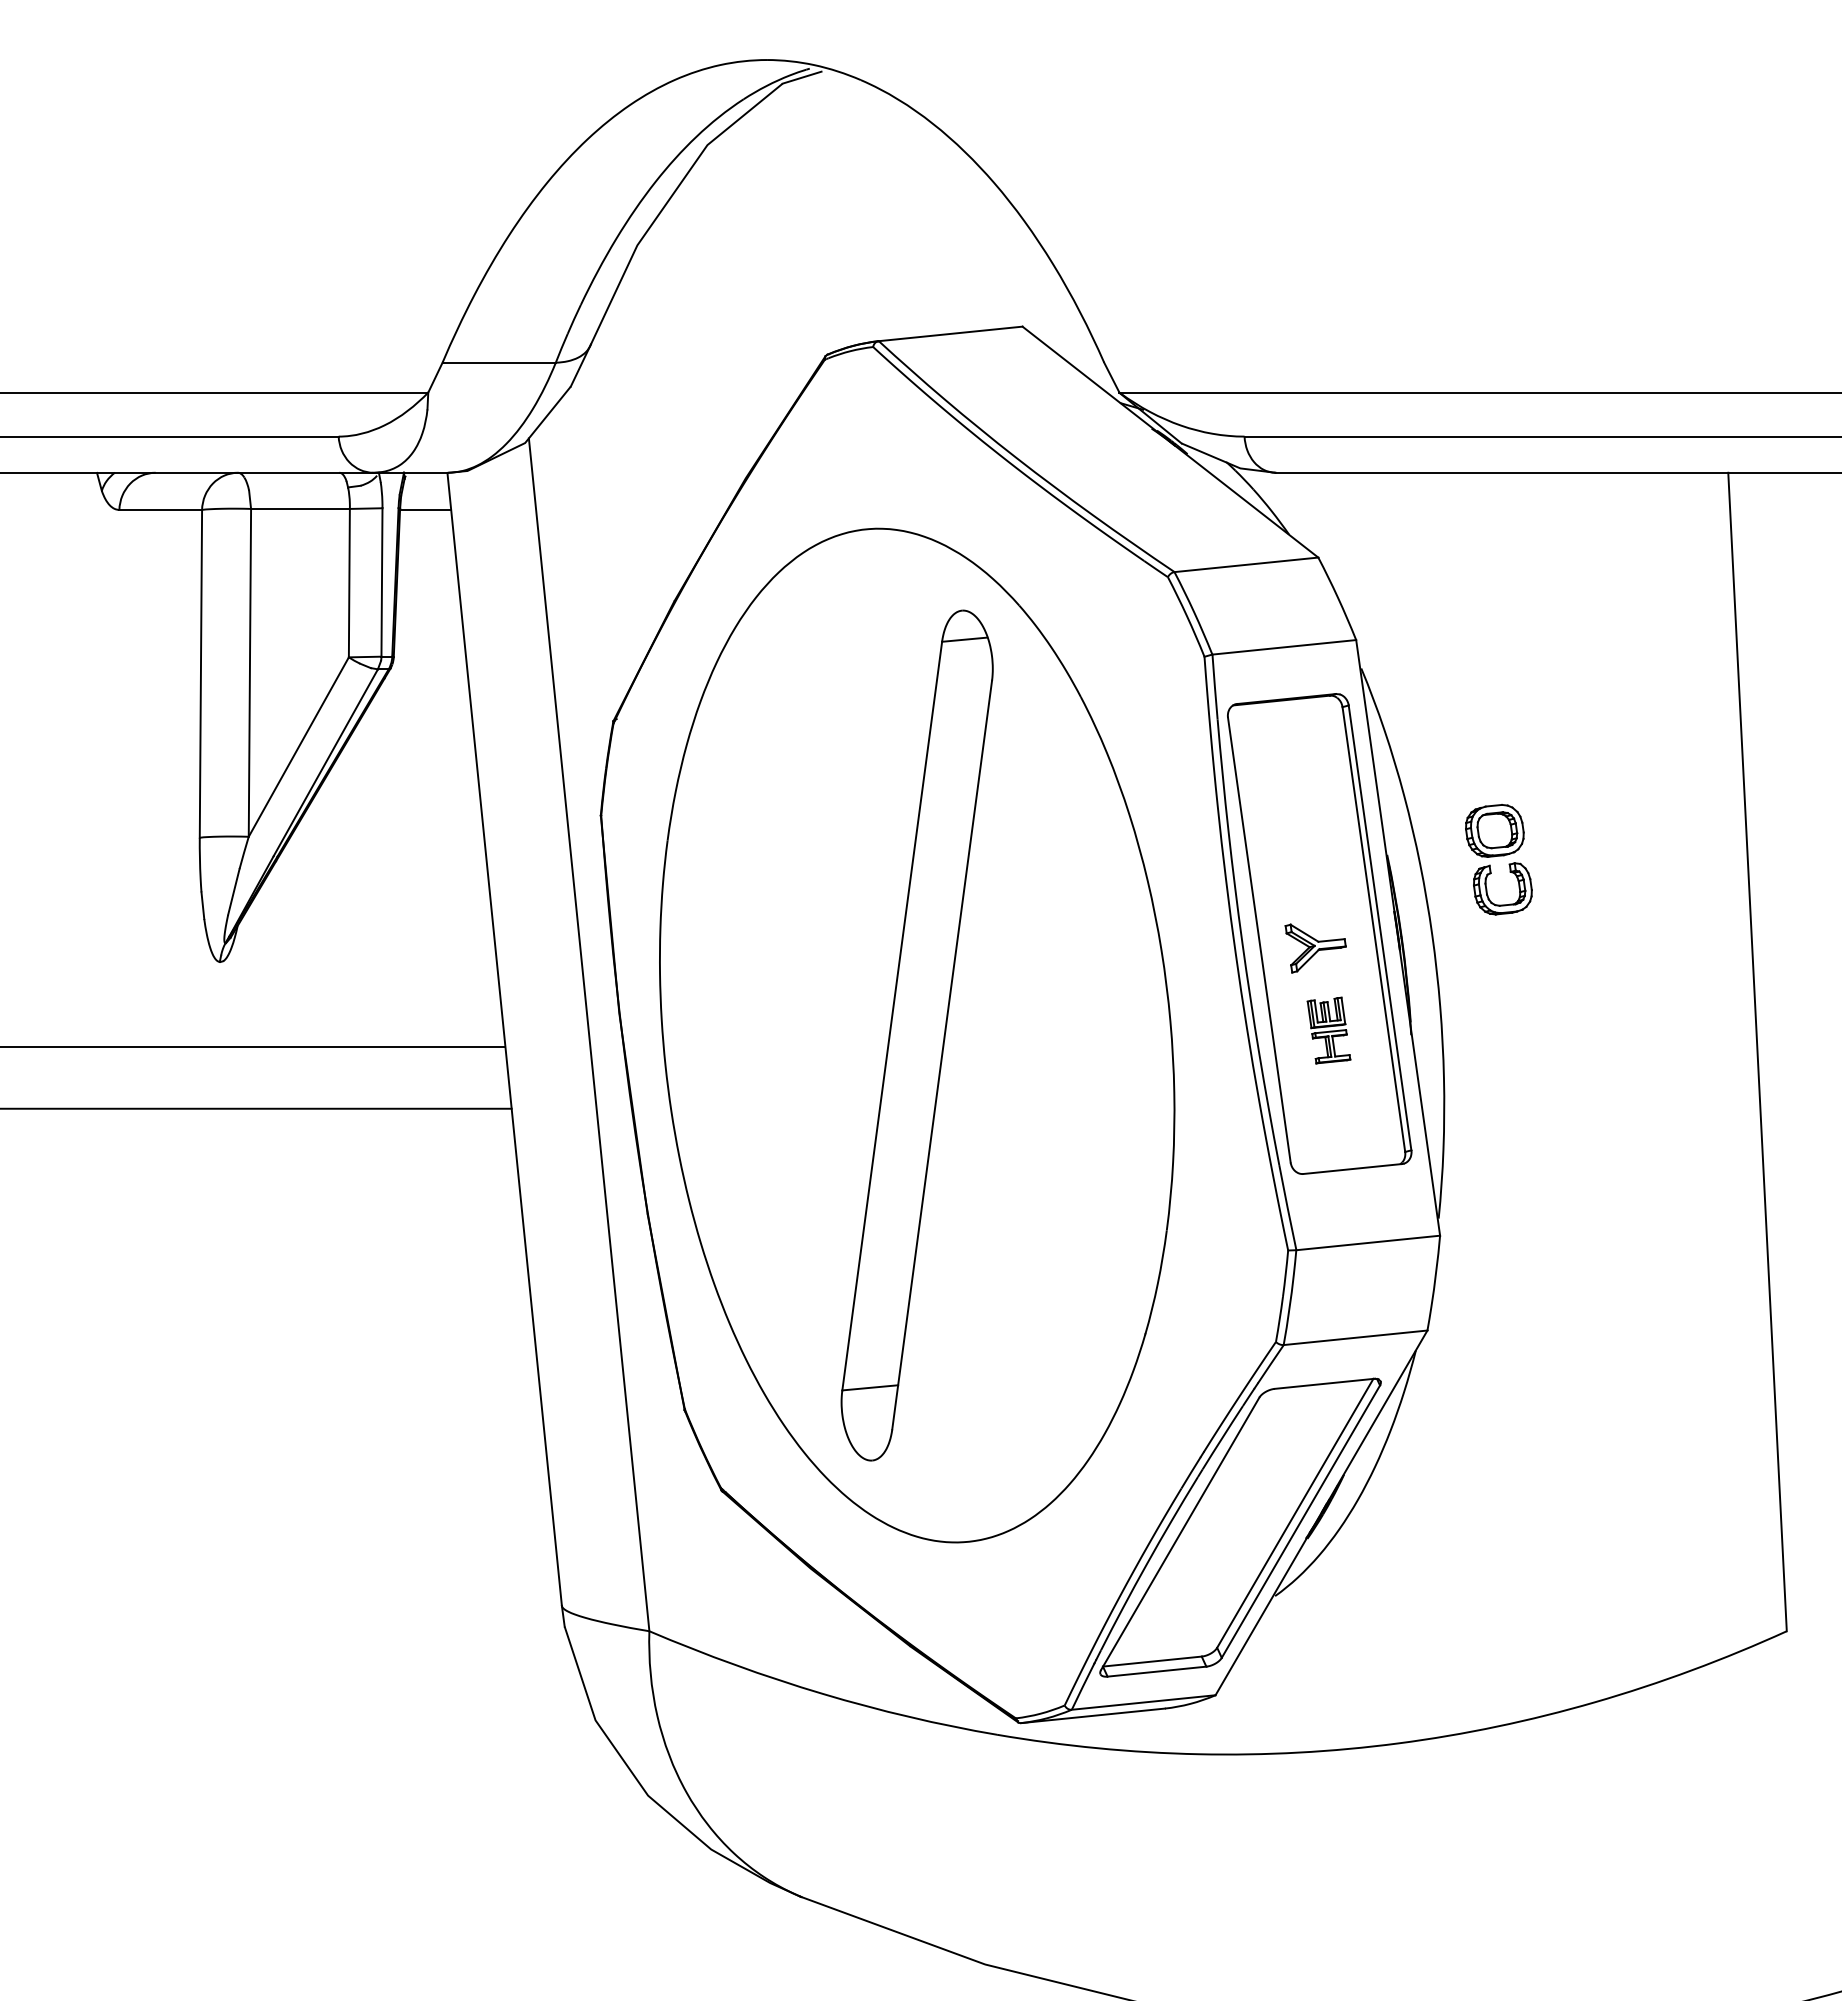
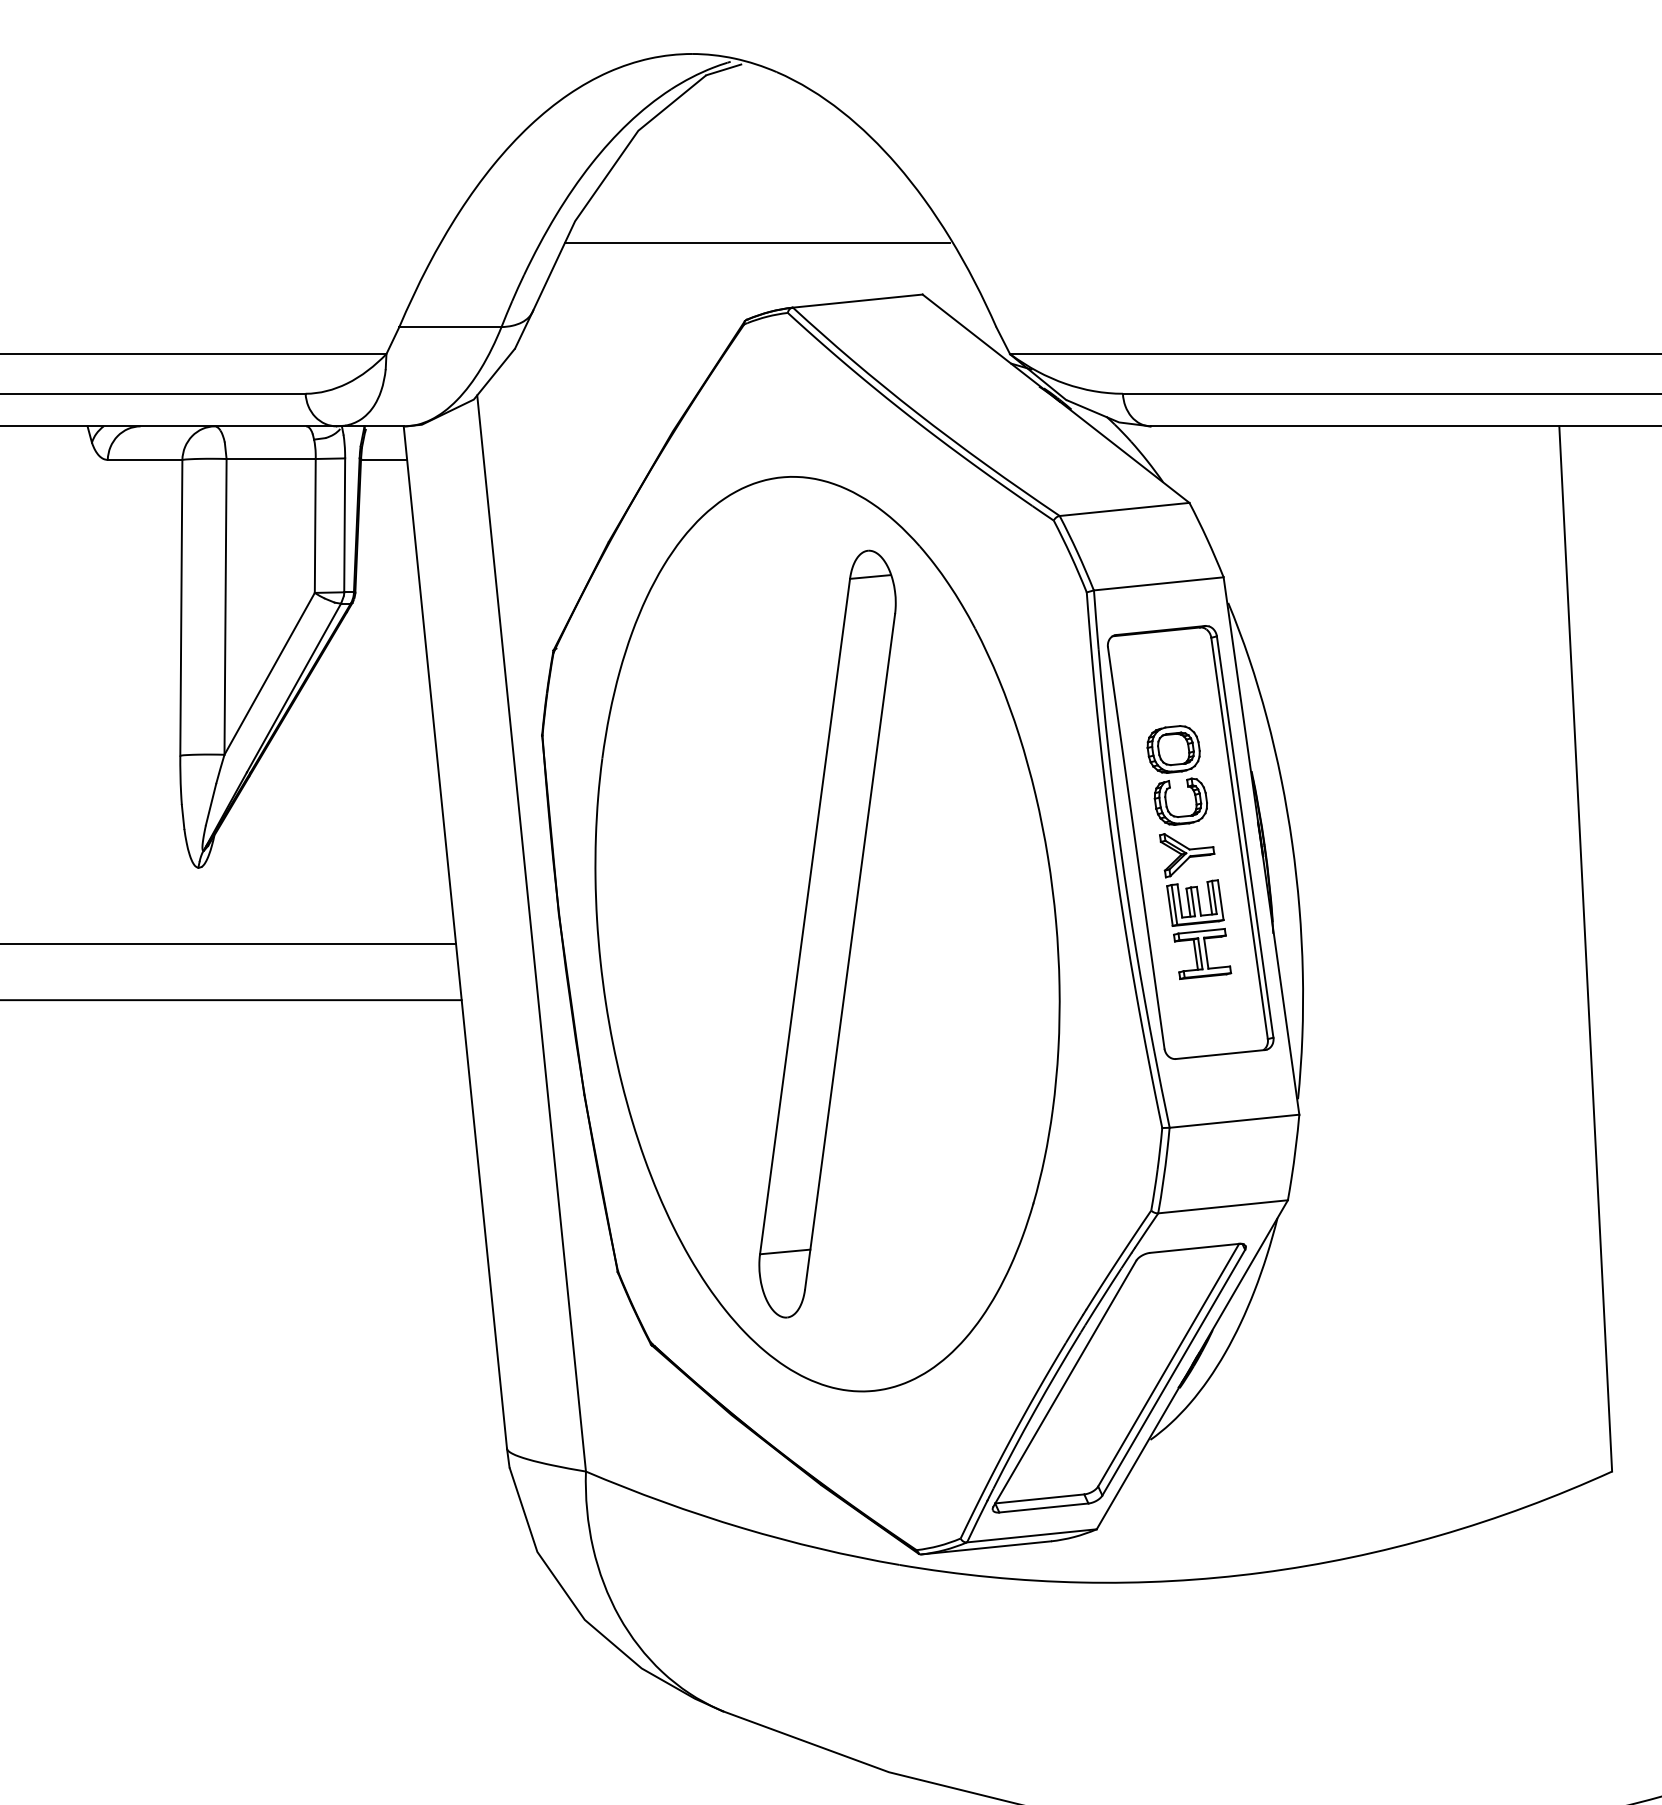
line: (839, 269) -> (757, 242), added
part: (1498, 859) -> (1176, 775), moved
part: (1328, 1030) -> (1198, 929), size x1.67

